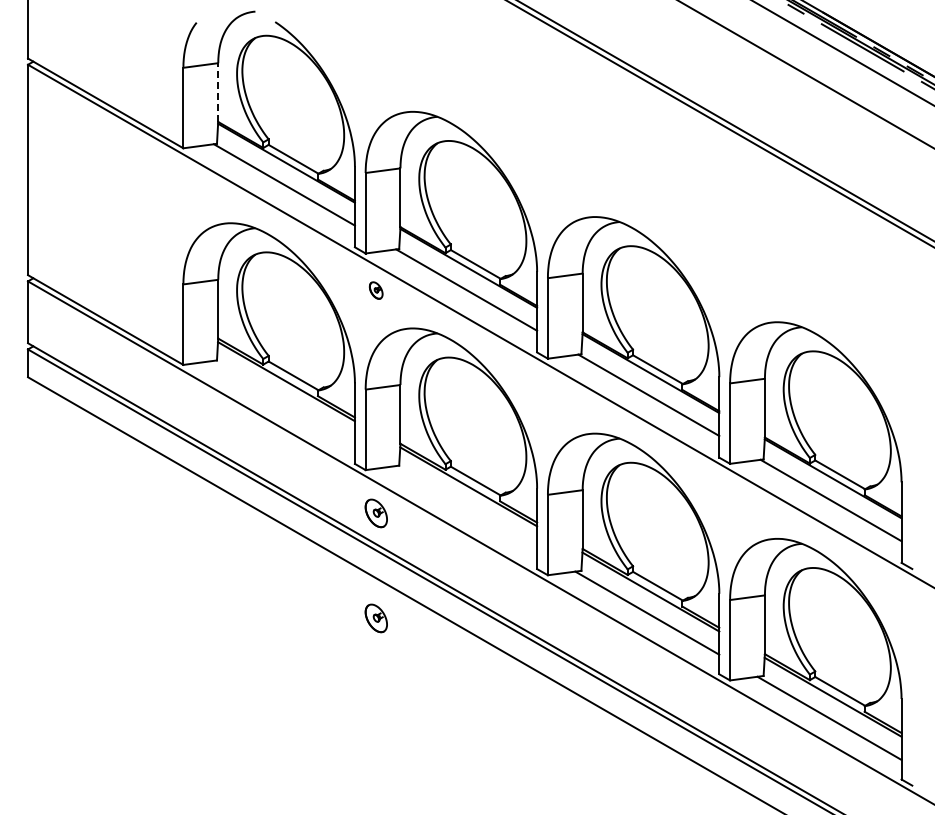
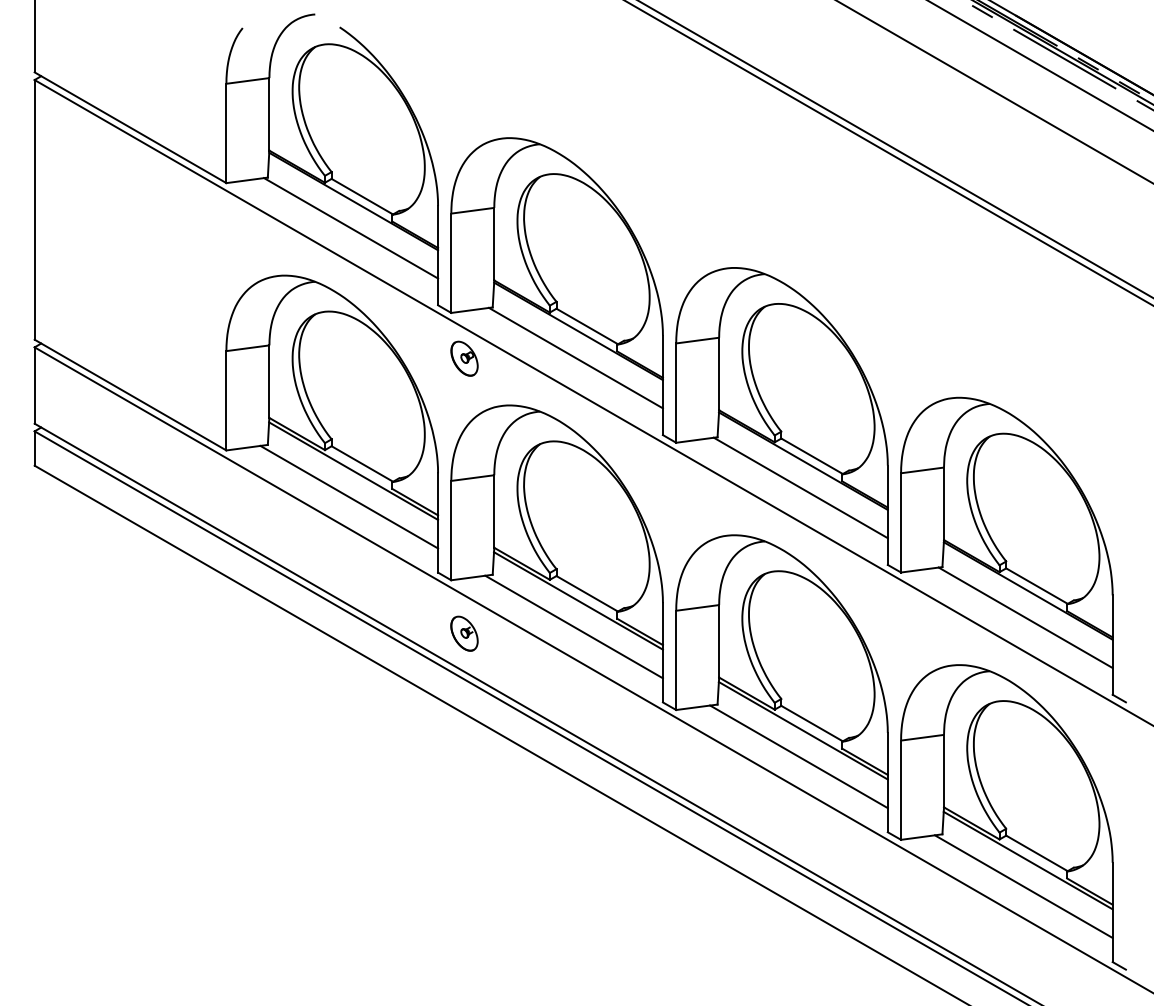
line: (218, 92) -> (269, 114), dashed -> solid
part: (375, 290) -> (463, 358), size x1.67
line: (282, 402) -> (348, 496), added
line: (465, 507) -> (574, 626), added
part: (375, 618) -> (463, 763), removed

